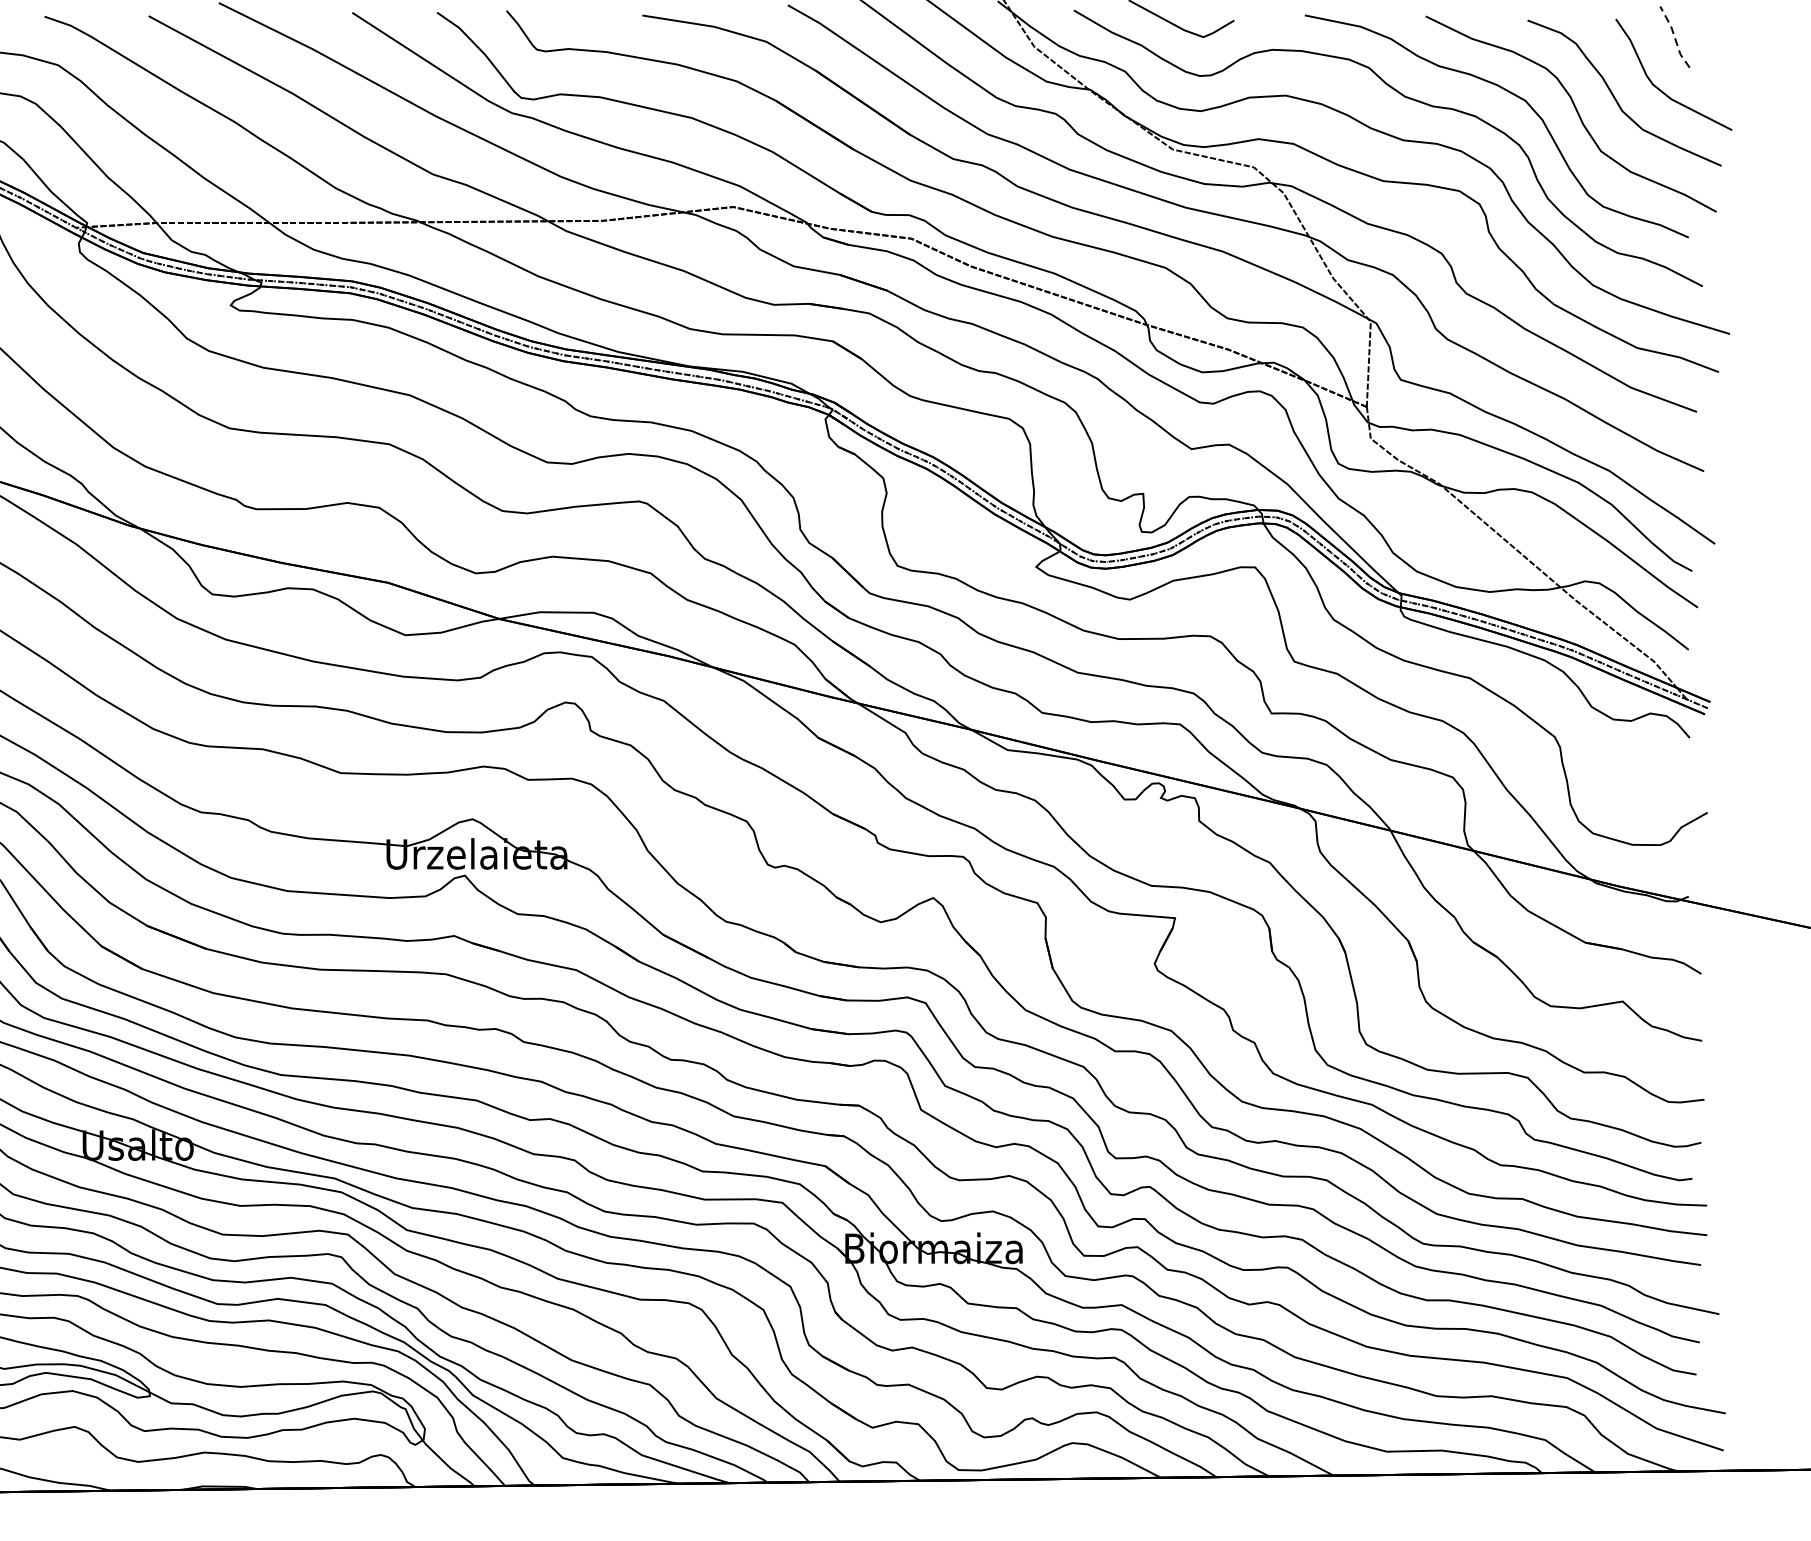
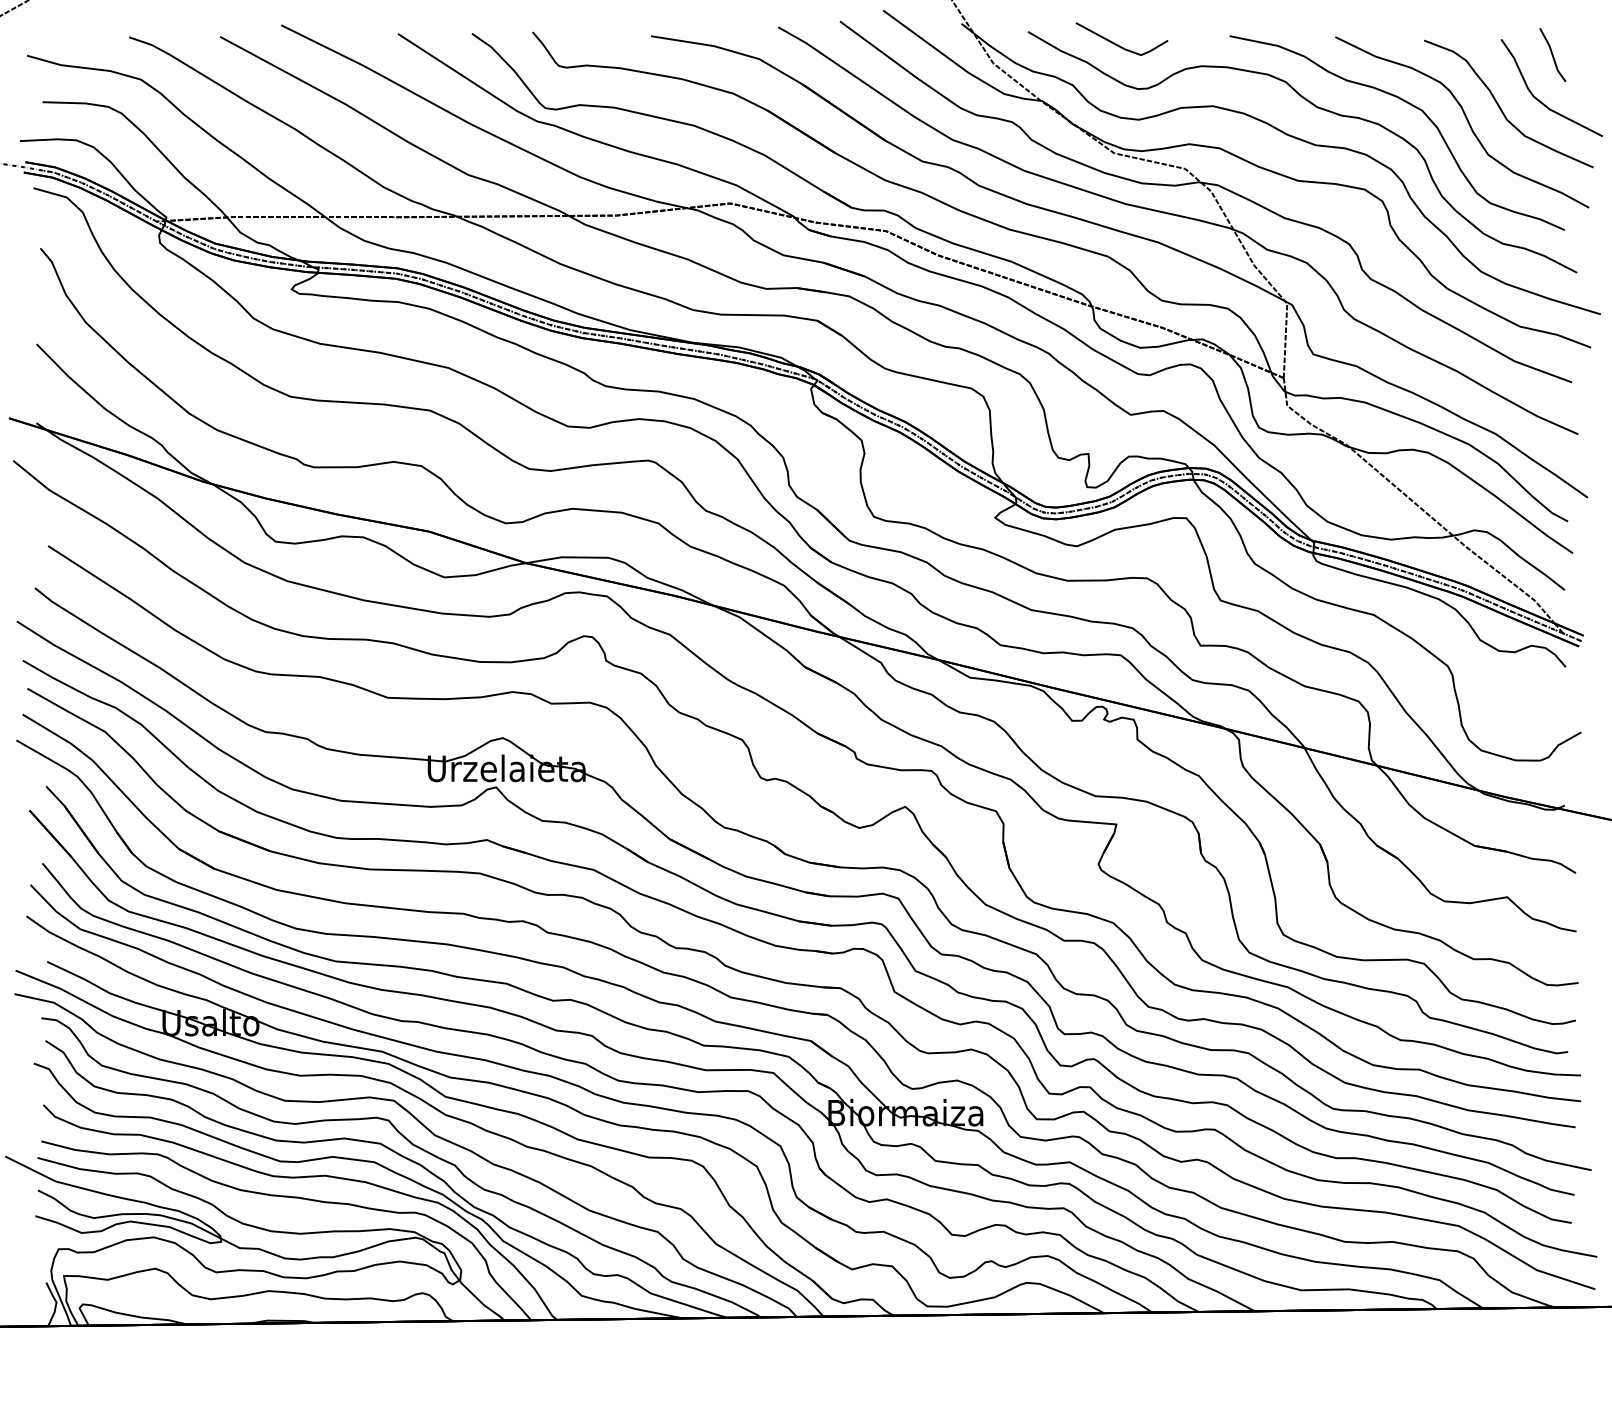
line: (1674, 36) -> (1552, 54), dashed -> solid

